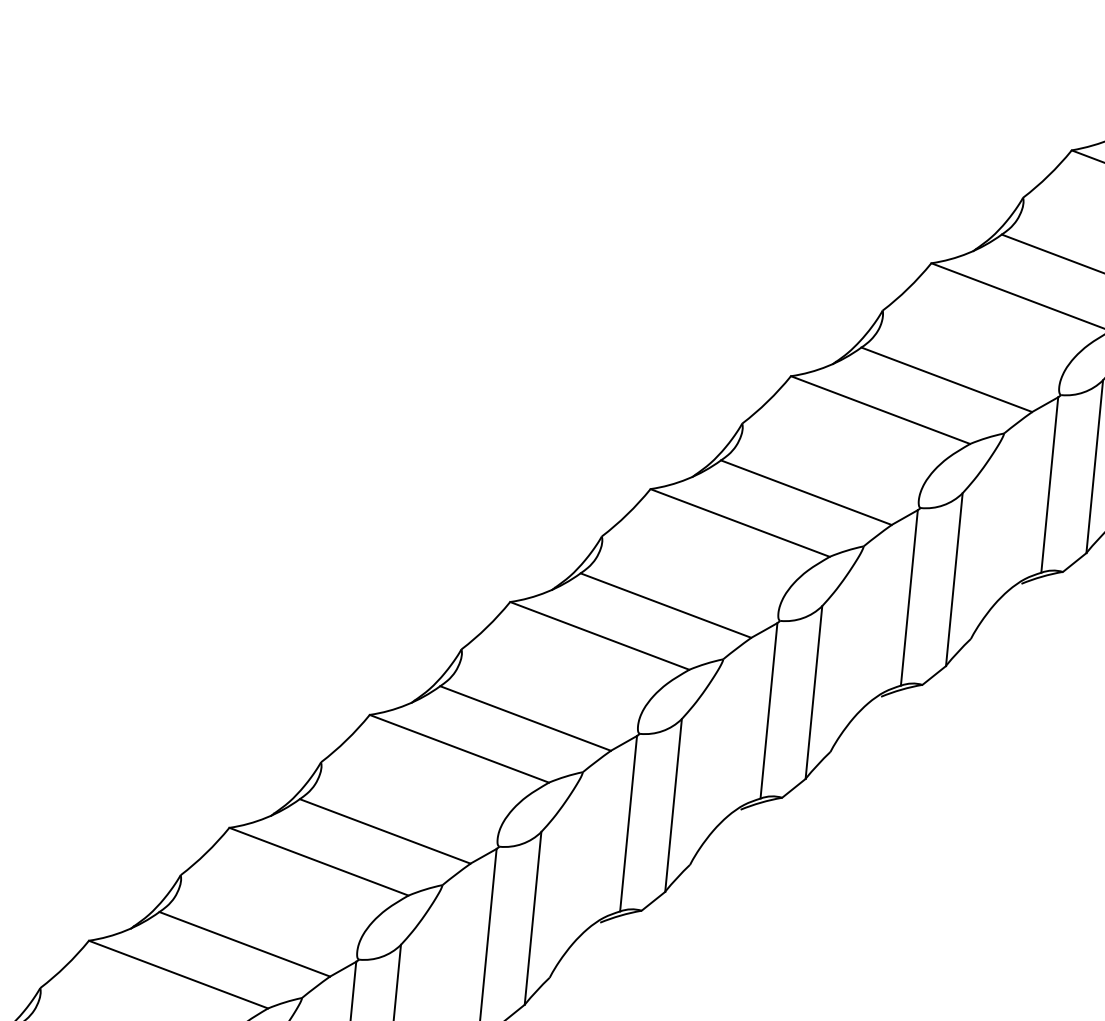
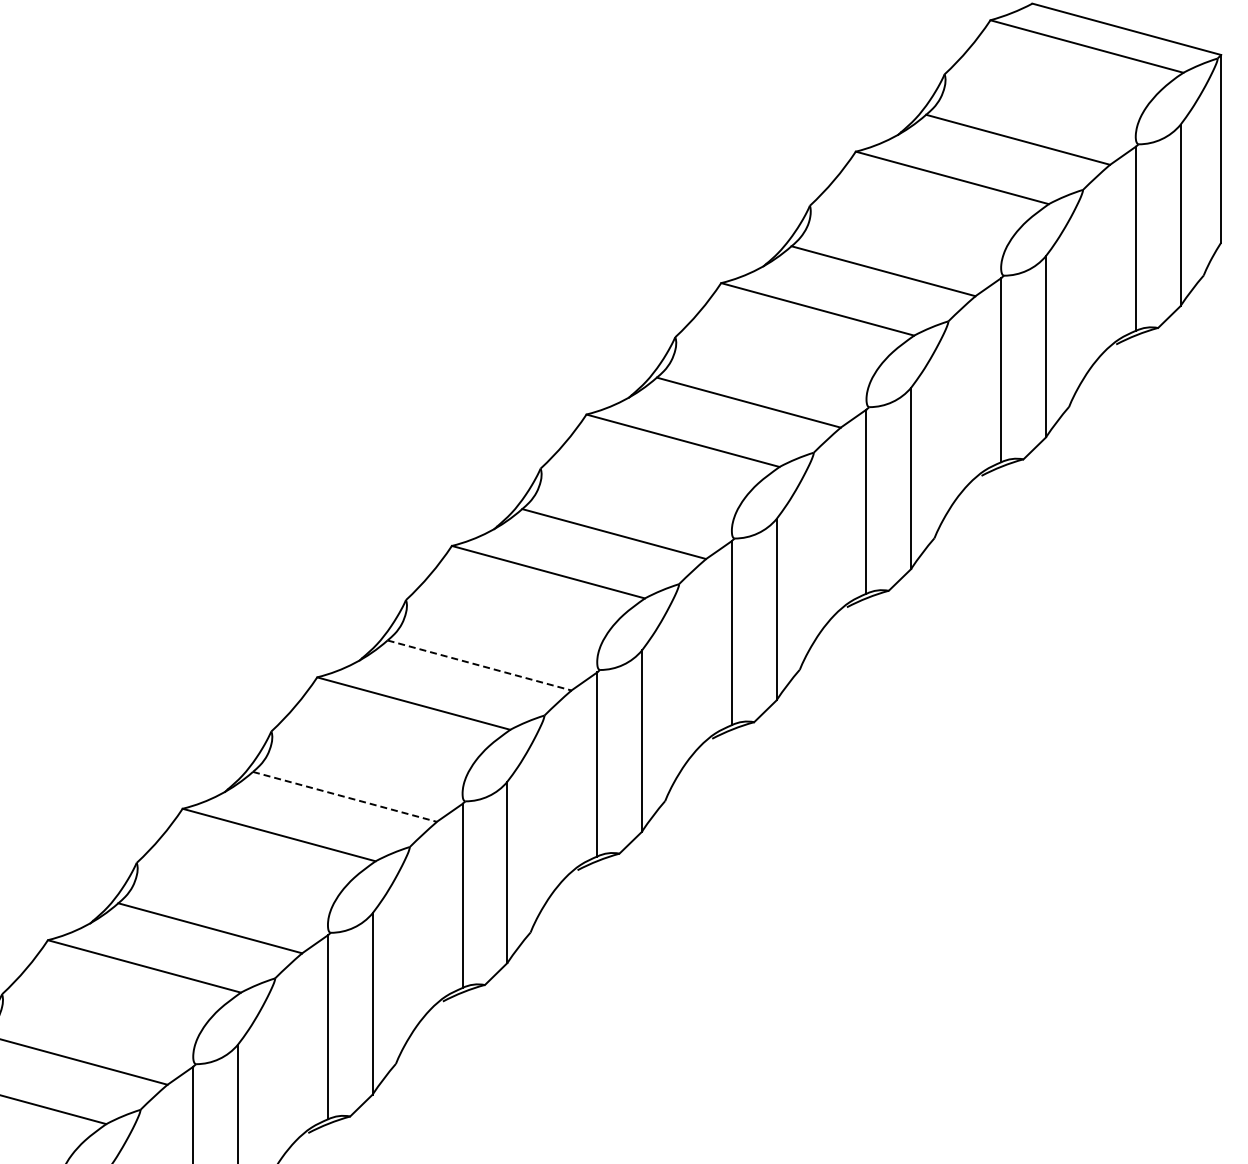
line: (526, 718) -> (480, 665), solid -> dashed
line: (385, 832) -> (345, 797), solid -> dashed

